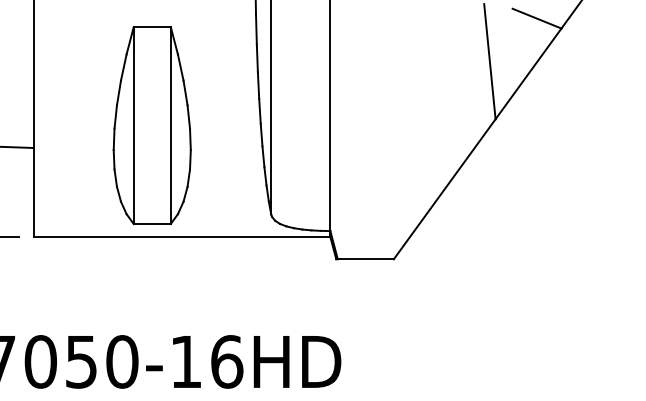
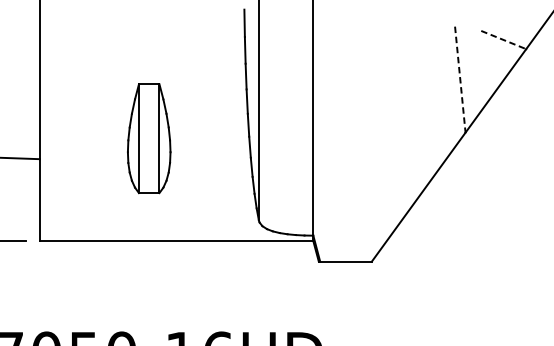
line: (537, 18) -> (504, 39), solid -> dashed
line: (489, 61) -> (459, 79), solid -> dashed
part: (151, 125) -> (148, 138), size x0.6

